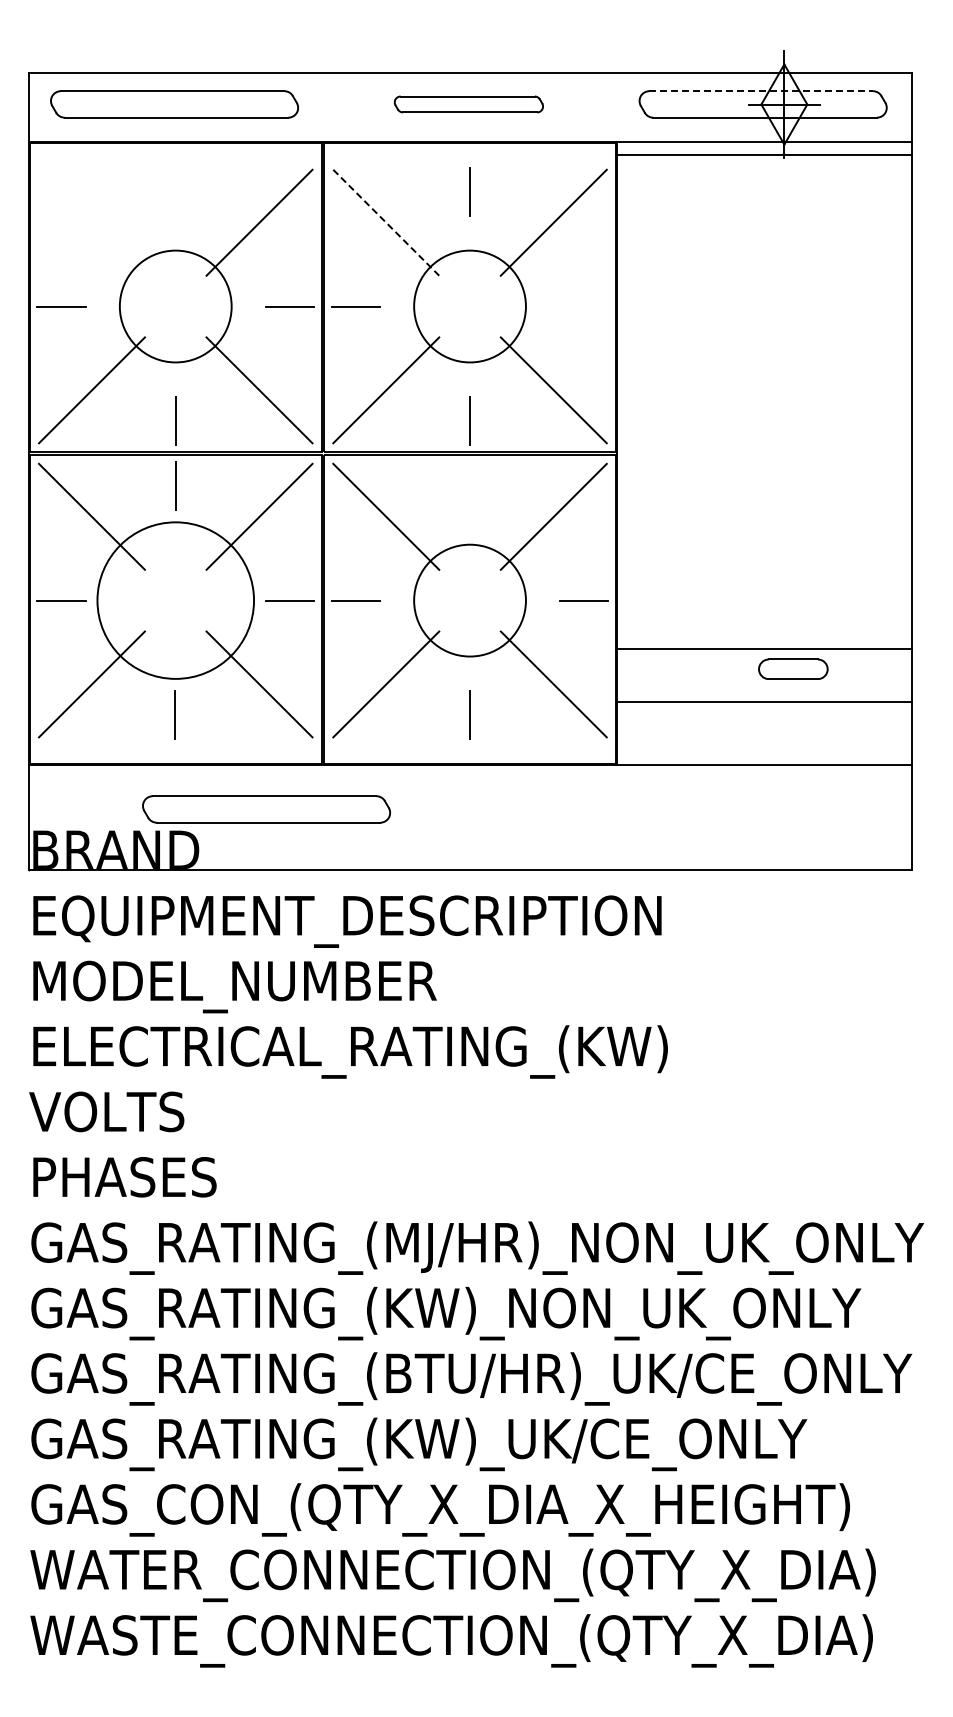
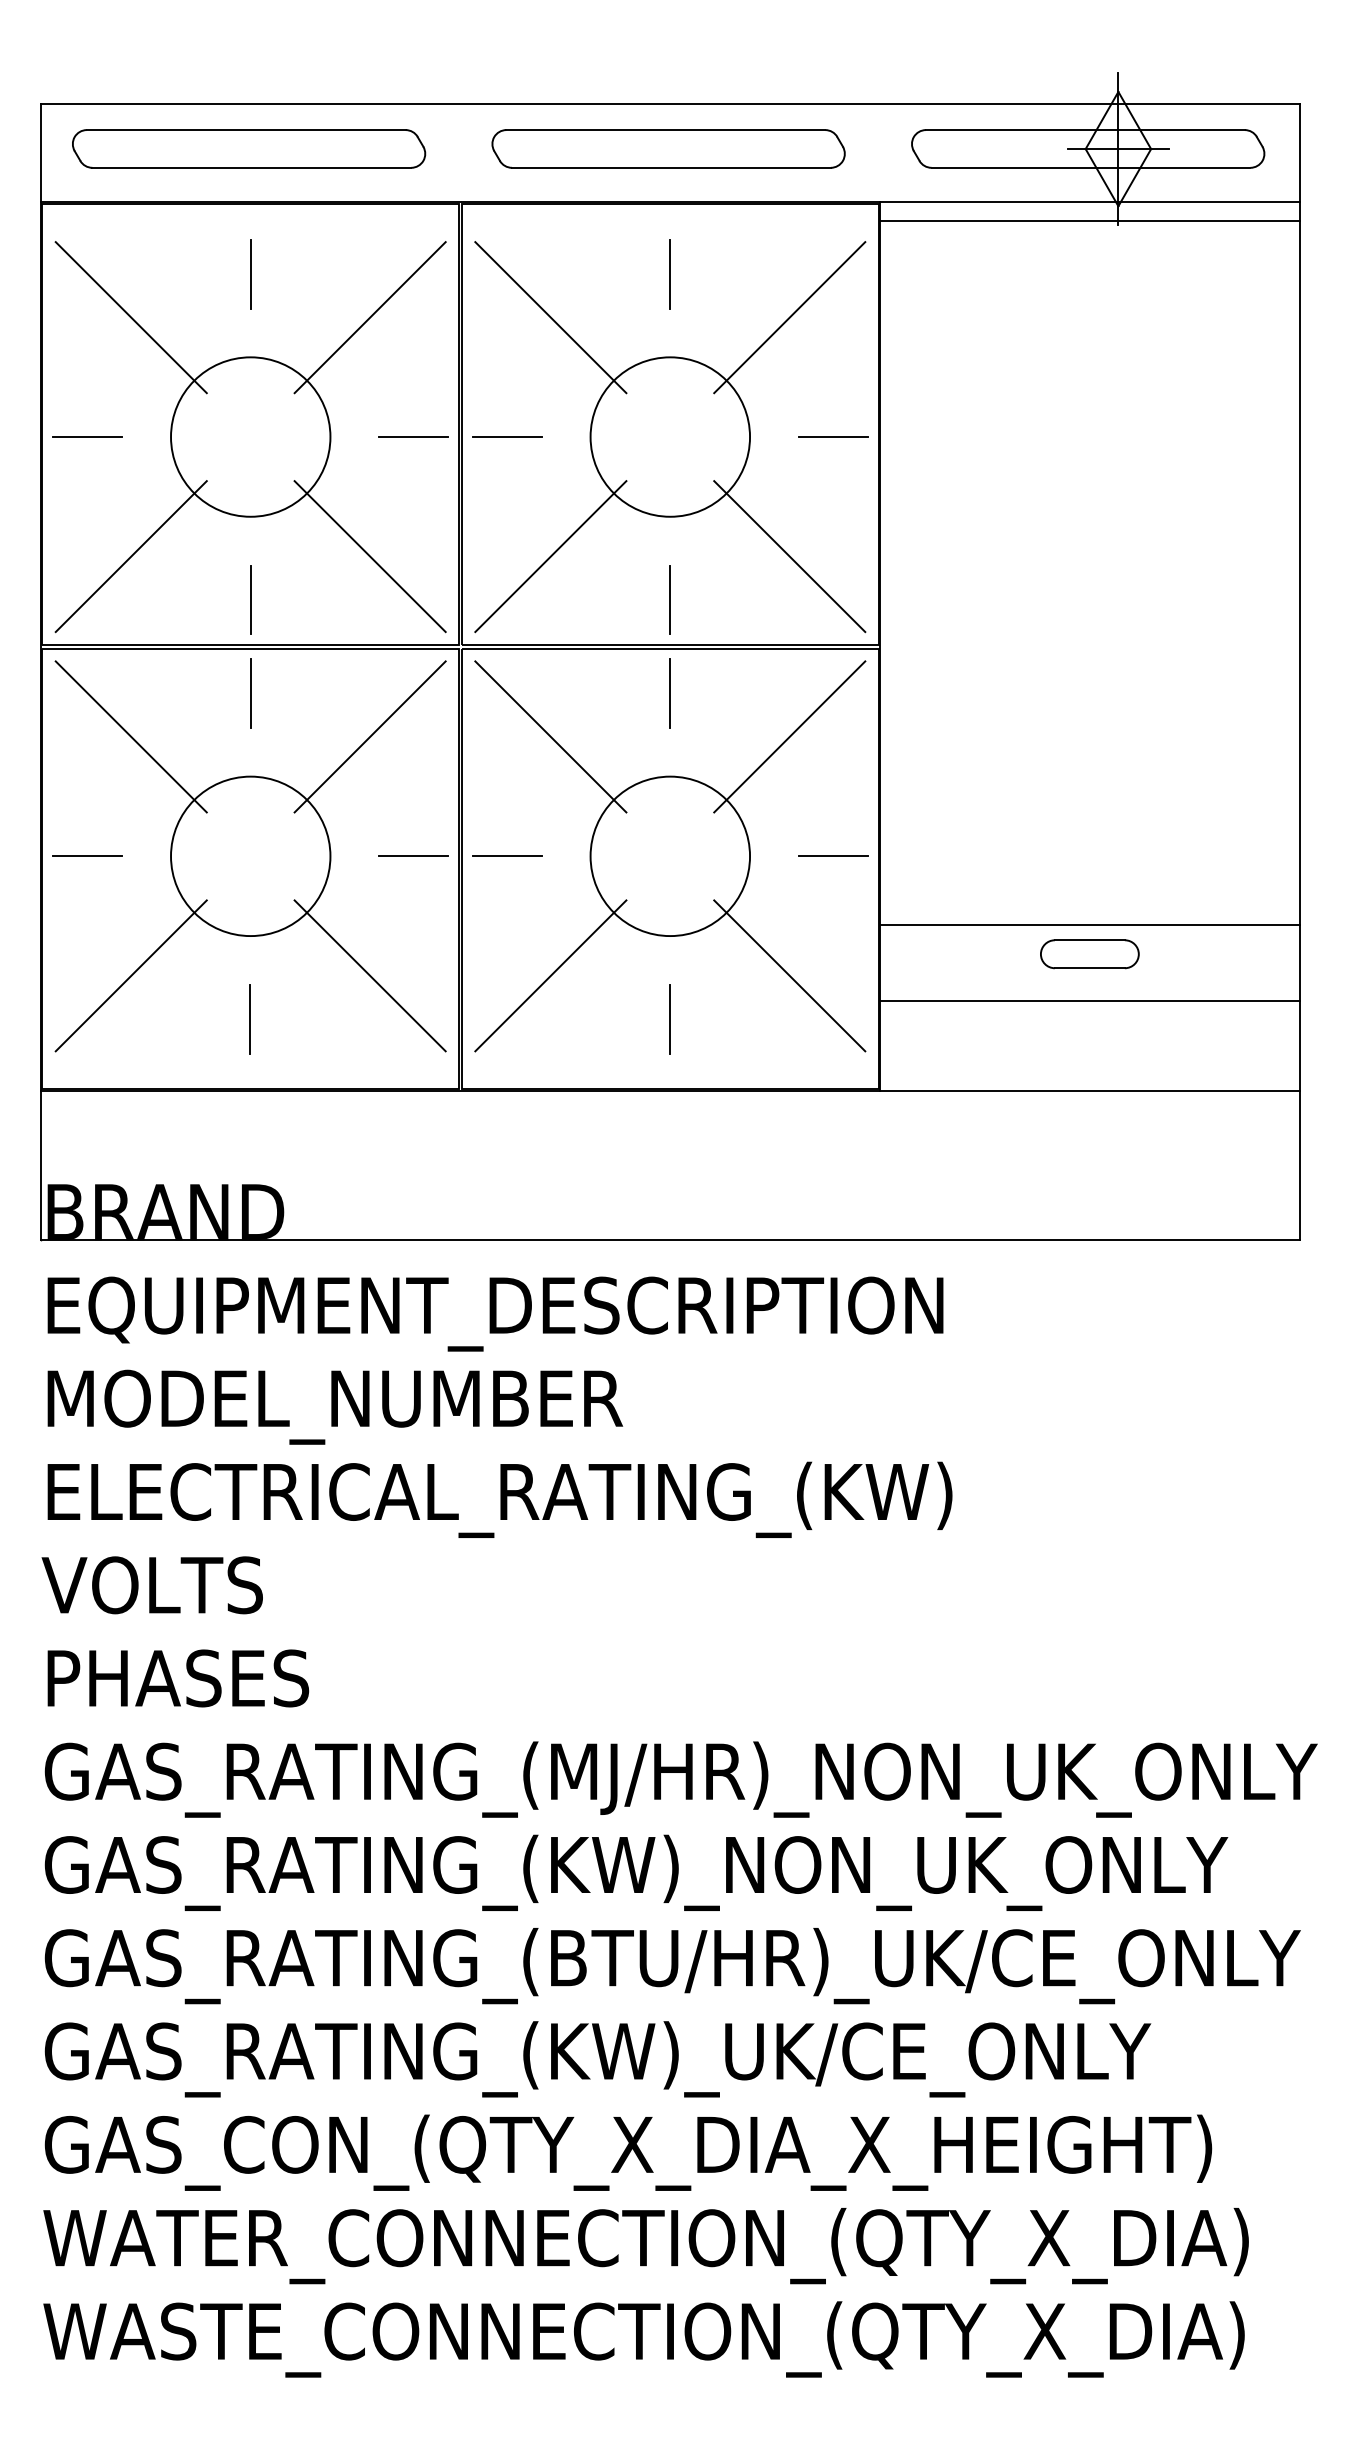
line: (761, 91) -> (1085, 130), dashed -> solid
part: (468, 104) -> (668, 149), size x1.67
line: (175, 192) -> (250, 274), added
line: (91, 222) -> (130, 317), added
line: (386, 222) -> (551, 317), dashed -> solid
line: (584, 306) -> (833, 437), added
line: (470, 486) -> (670, 693), added
circle: (175, 600) -> (250, 856), size x0.71
part: (793, 668) -> (1090, 953), moved
part: (266, 809) -> (380, 1154), removed

